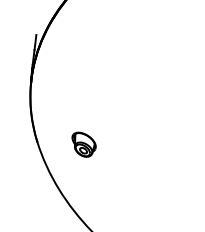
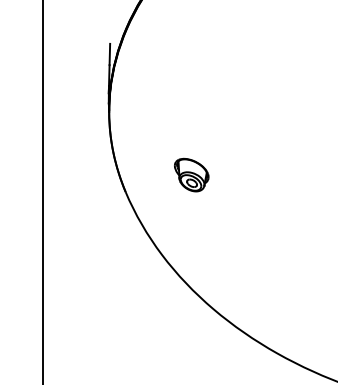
part: (83, 144) -> (191, 174), moved

